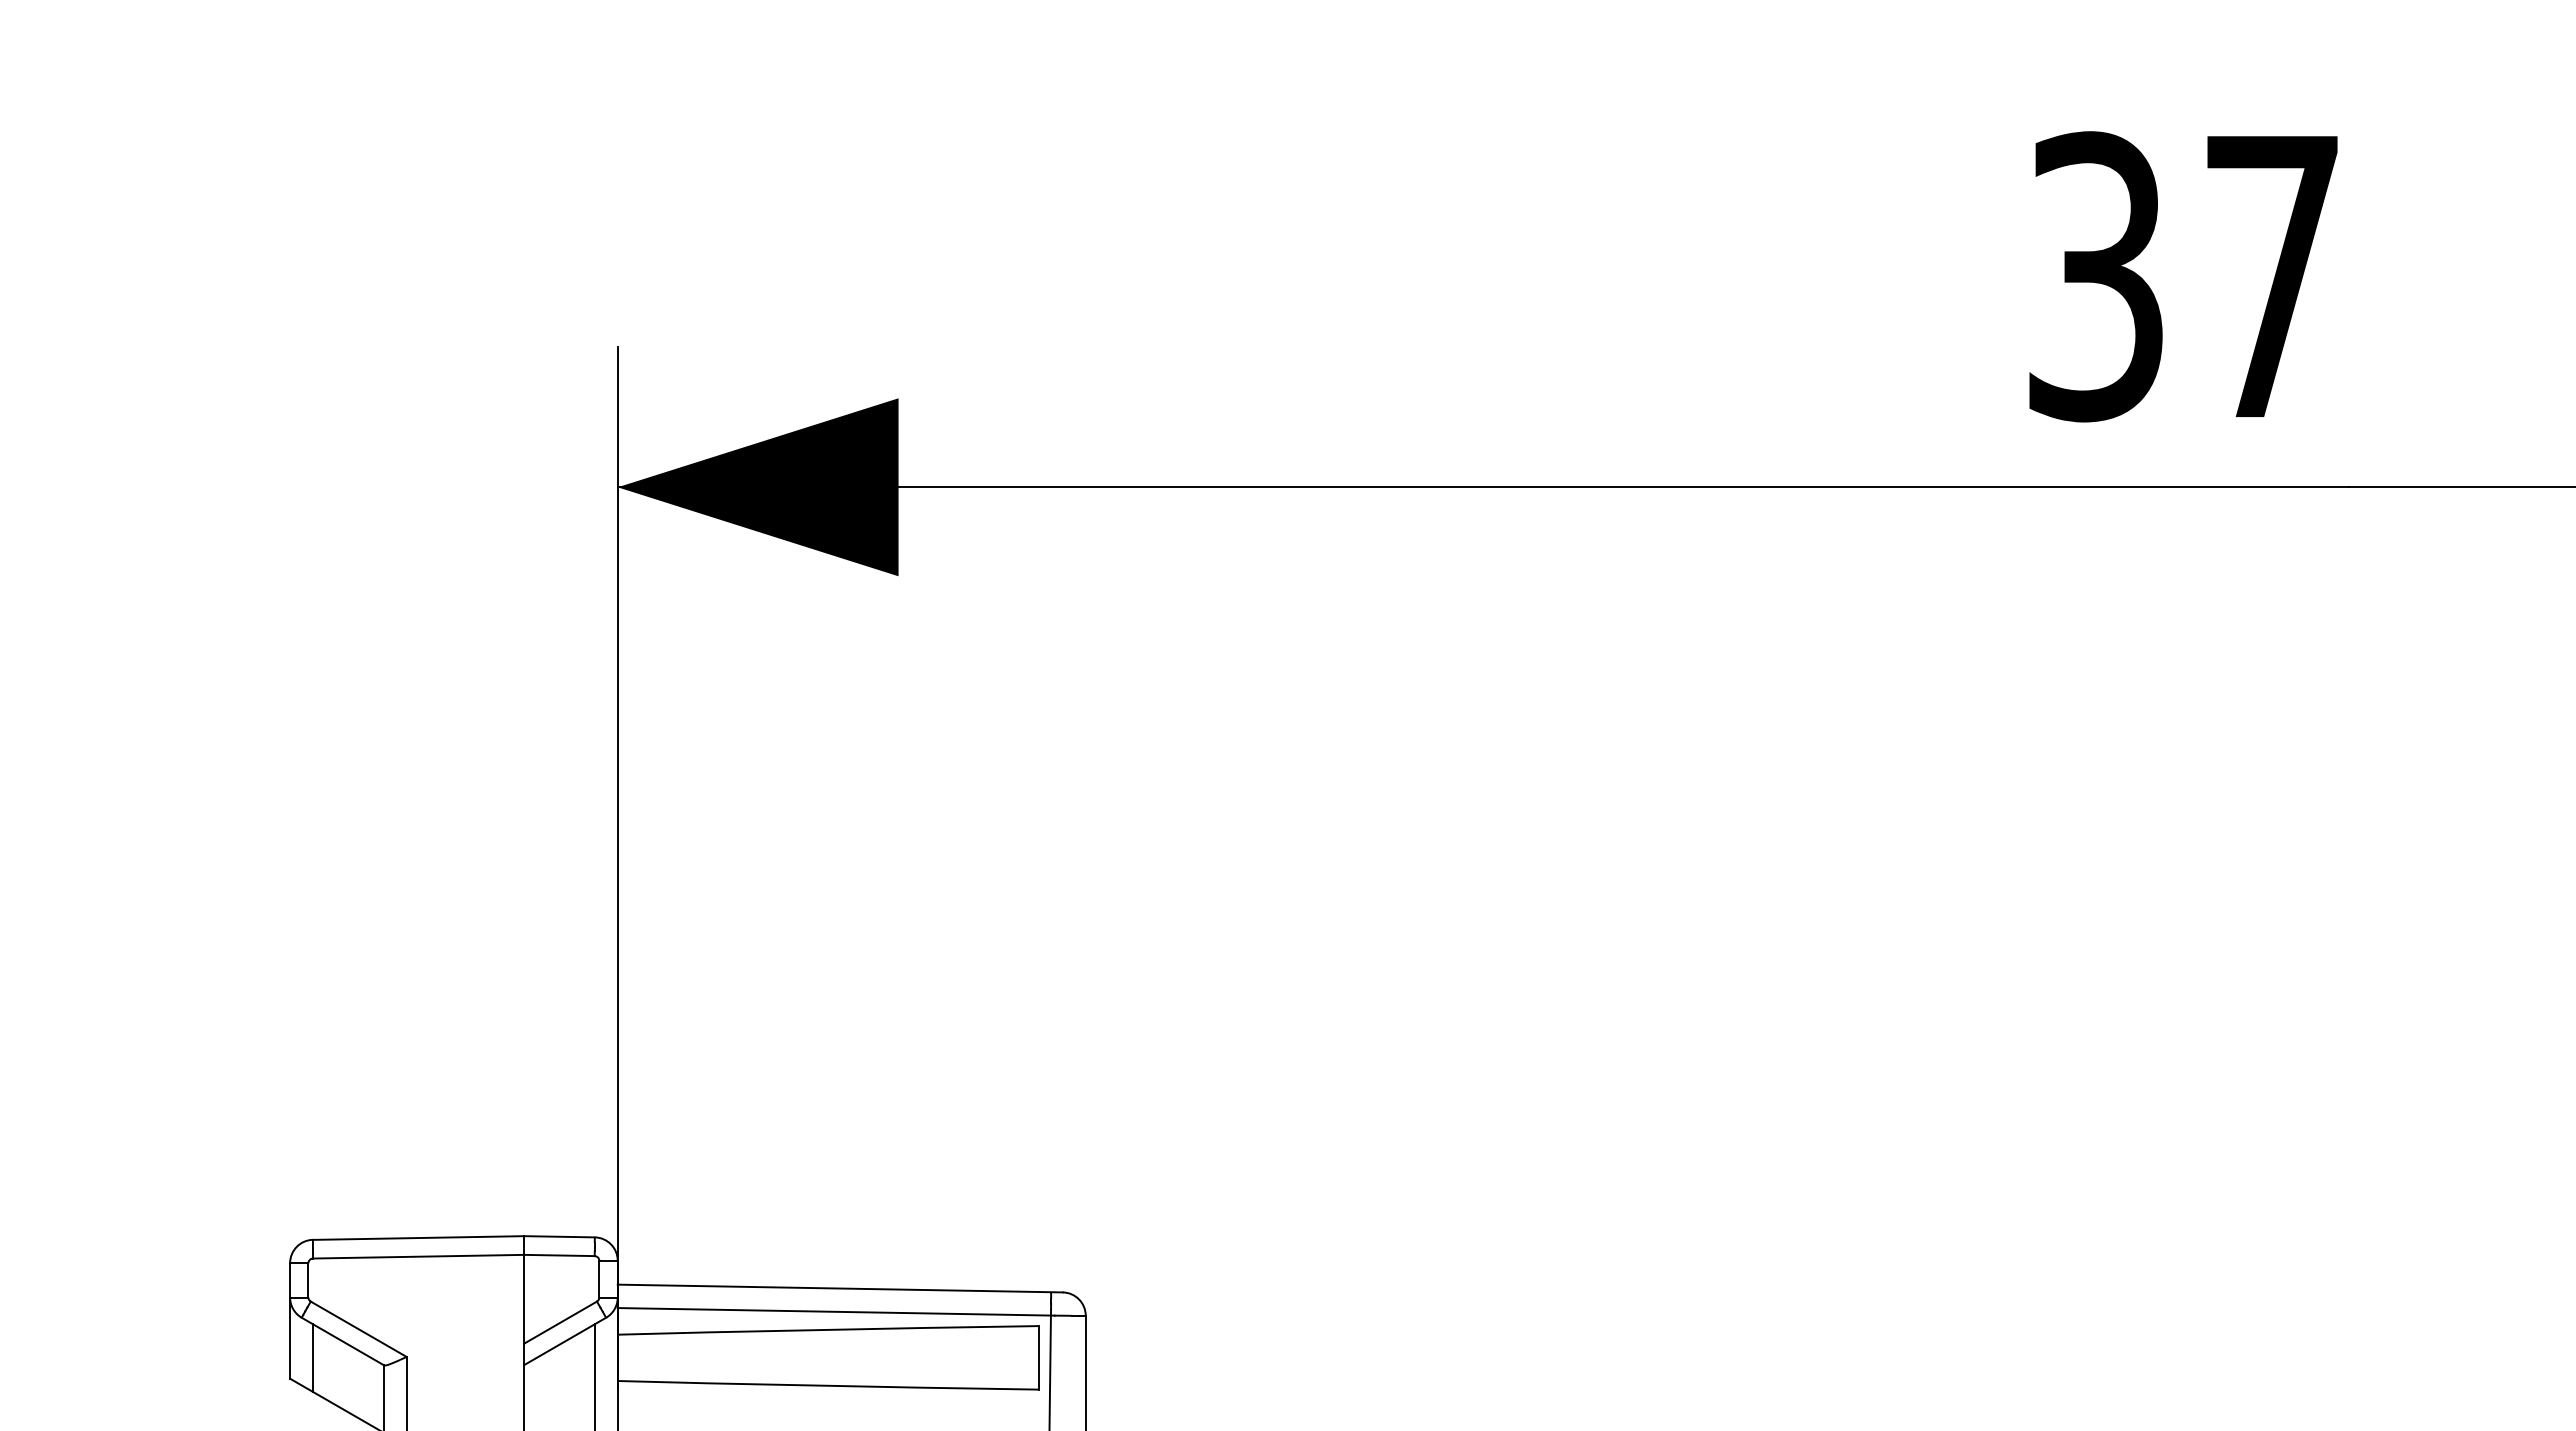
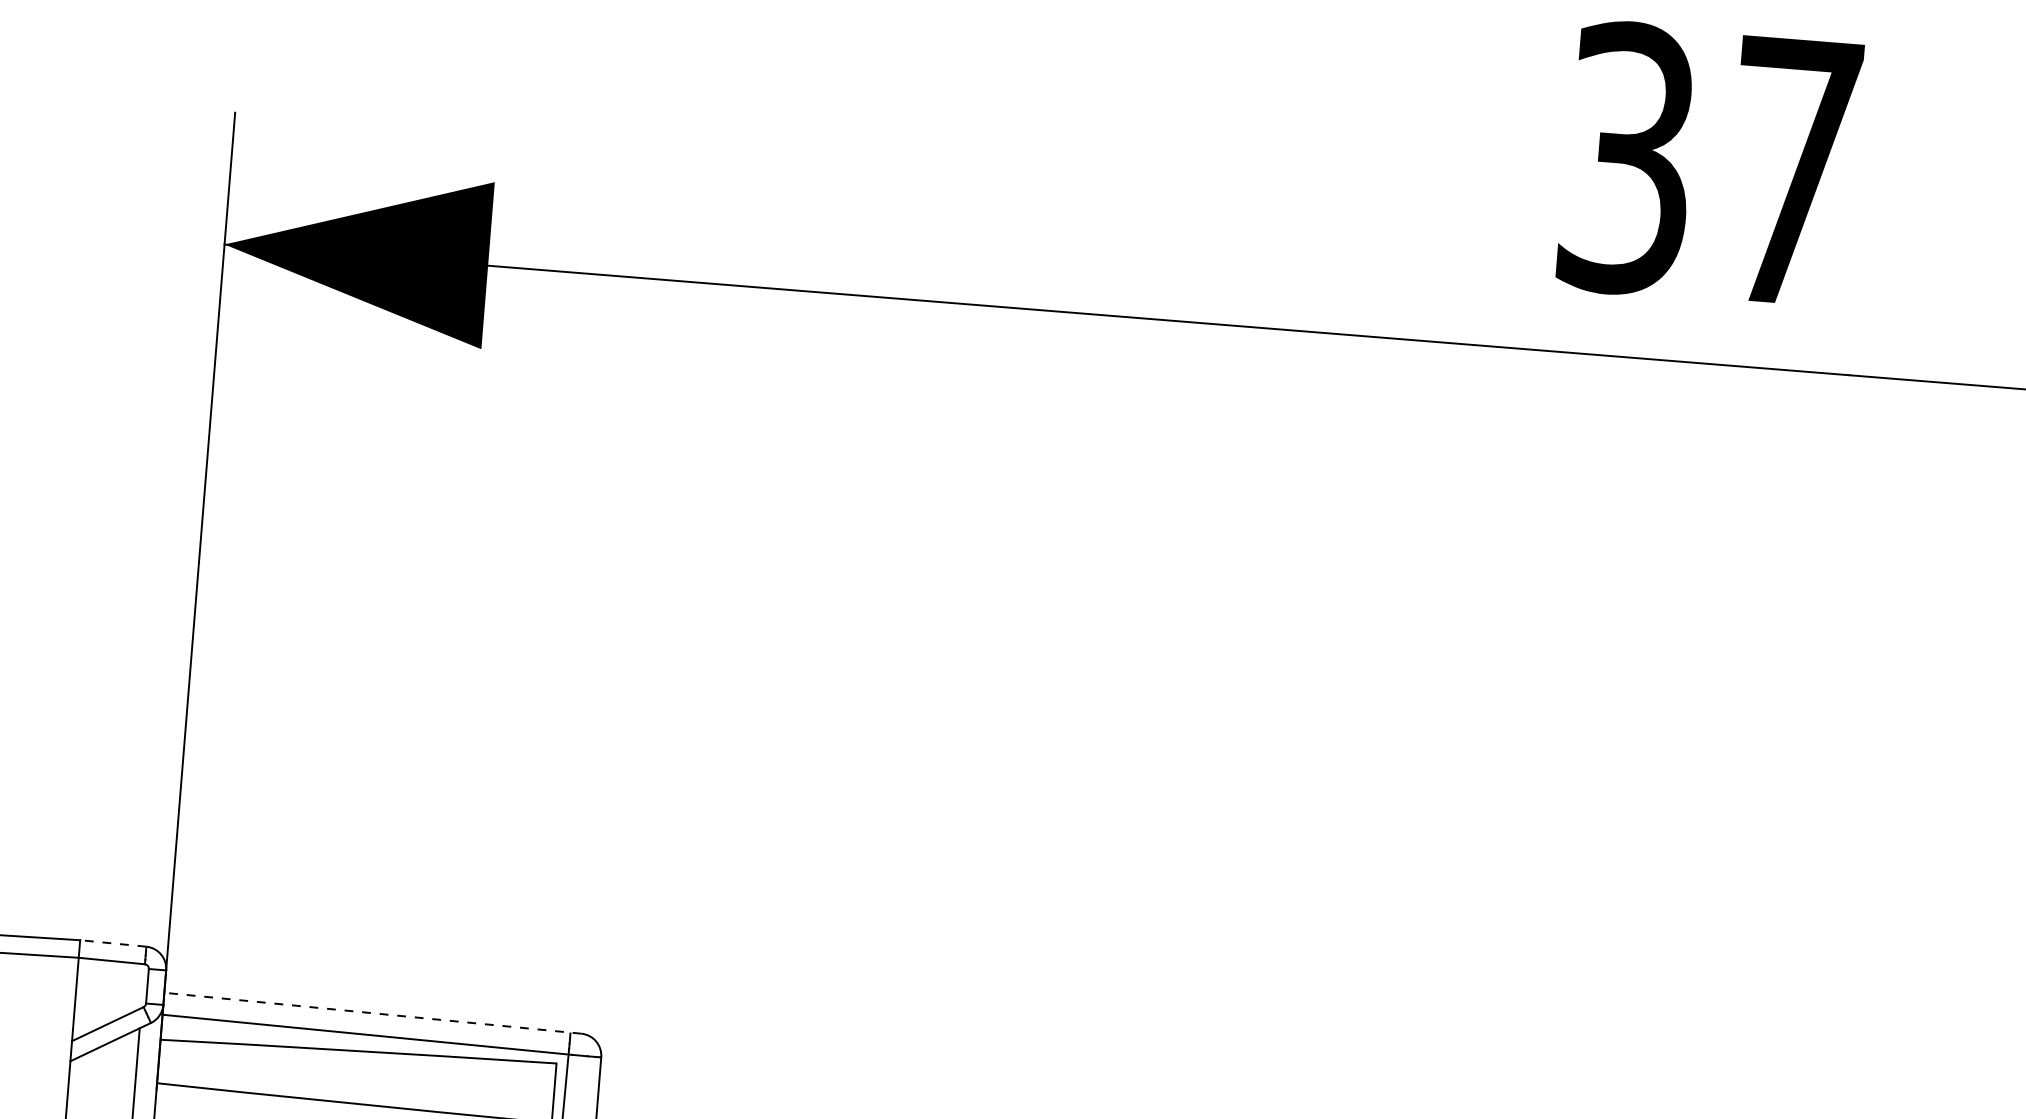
line: (558, 1236) -> (112, 943), solid -> dashed
line: (840, 1288) -> (373, 1013), solid -> dashed

